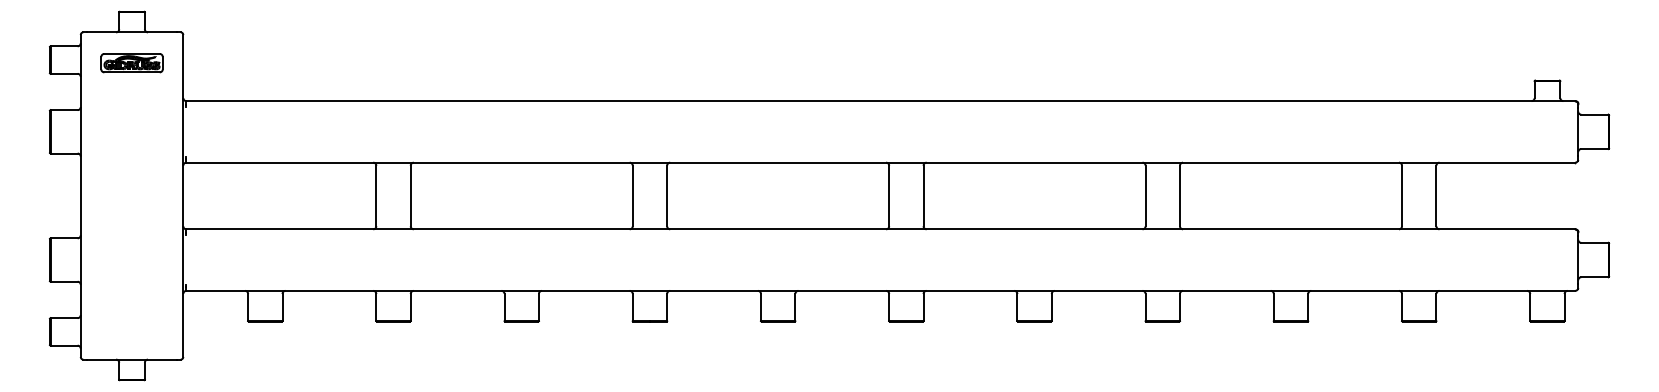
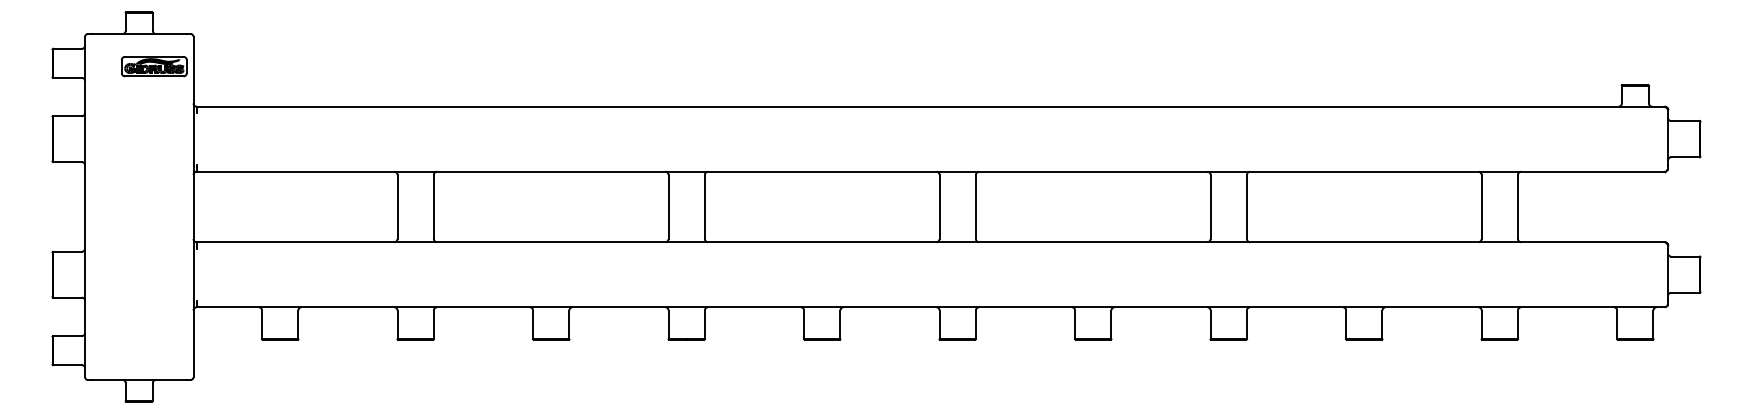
part: (131, 63) -> (153, 66), moved

